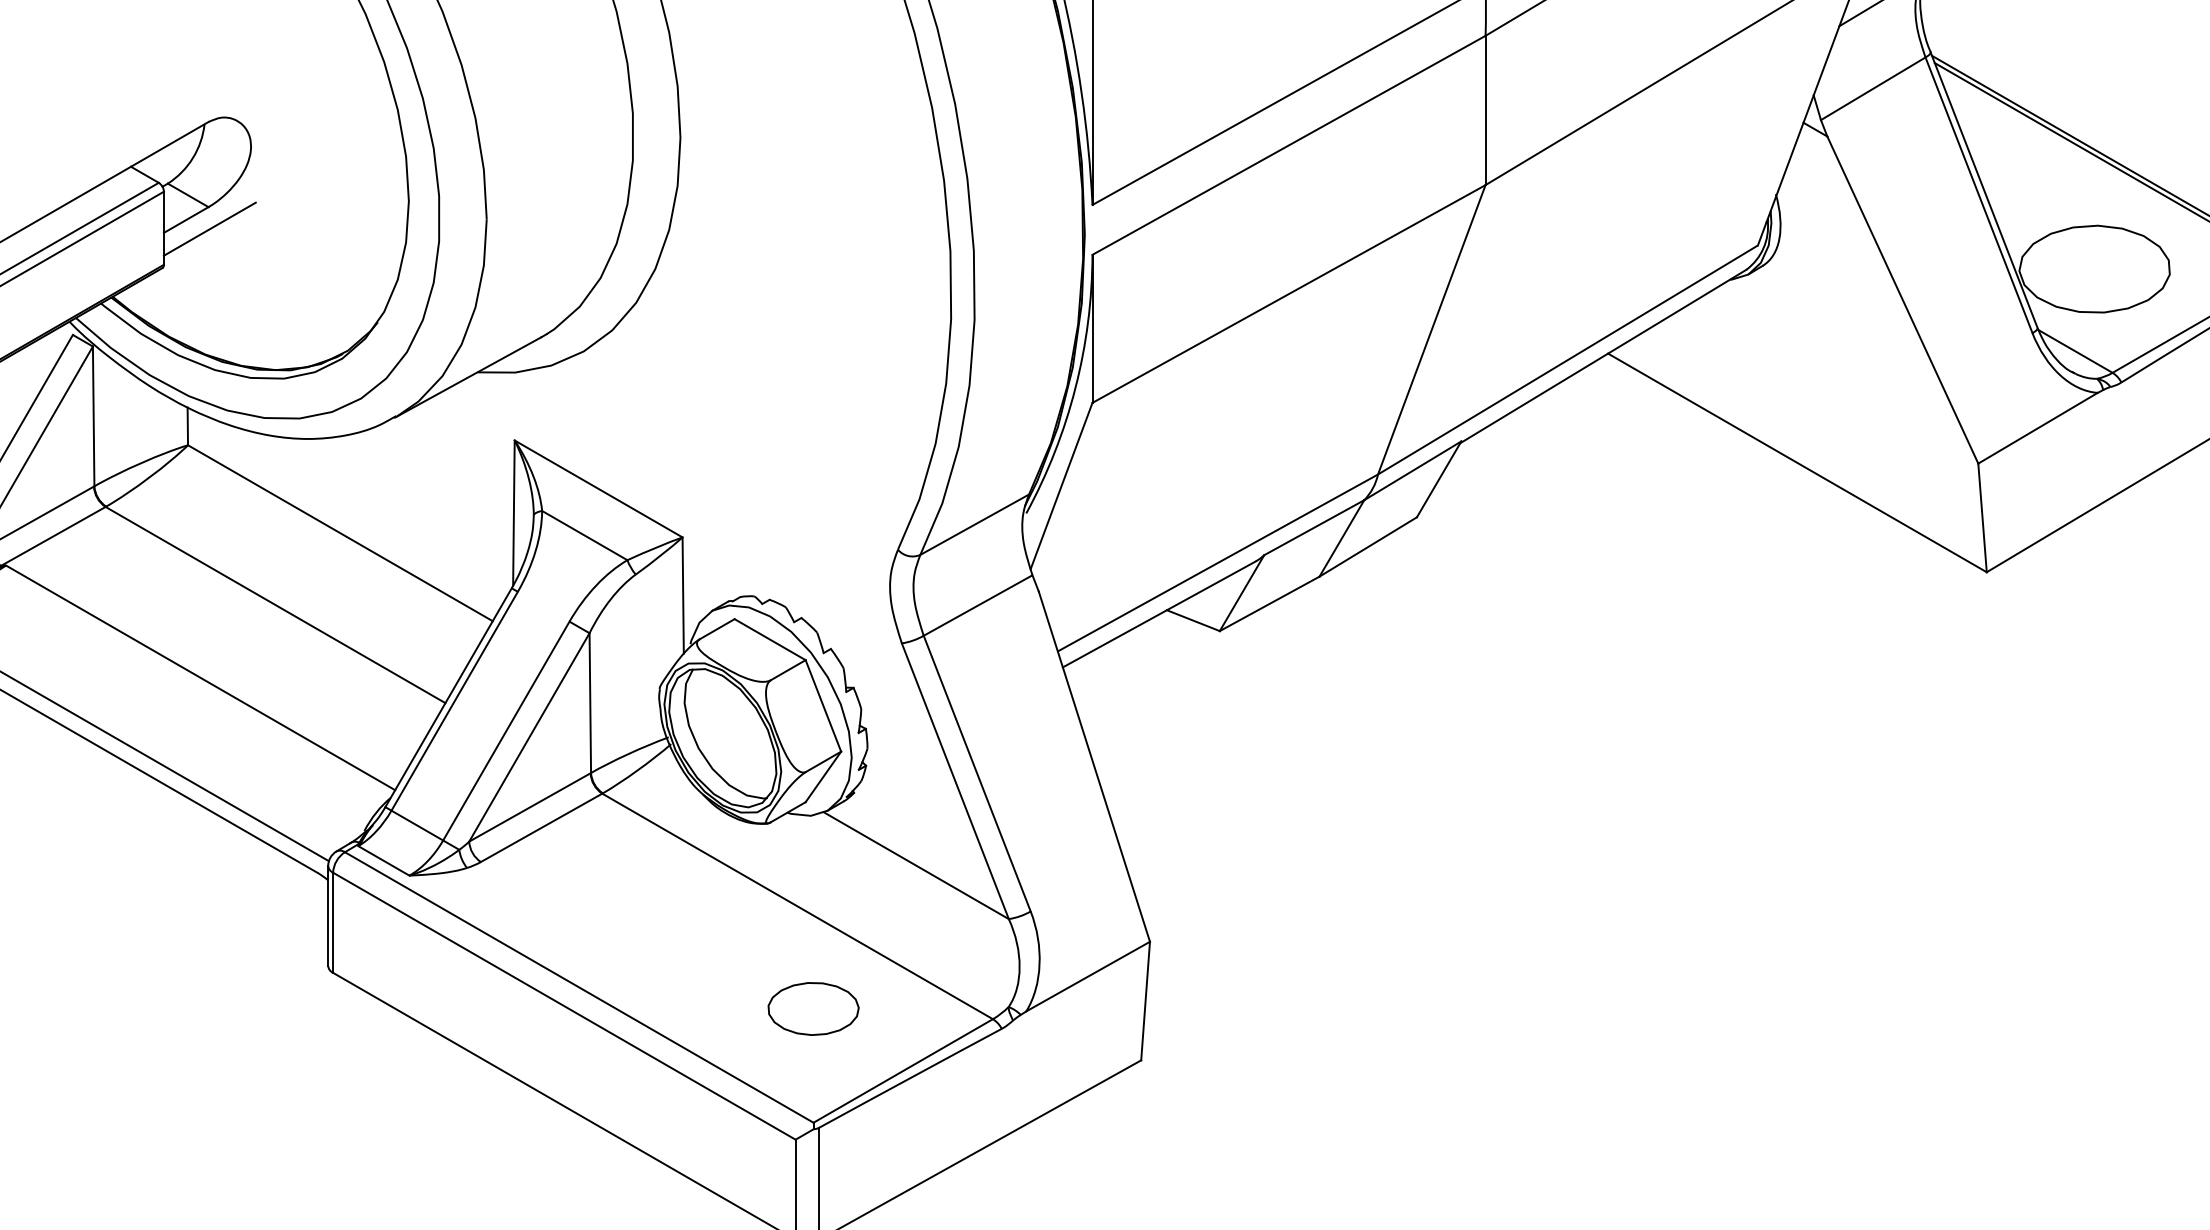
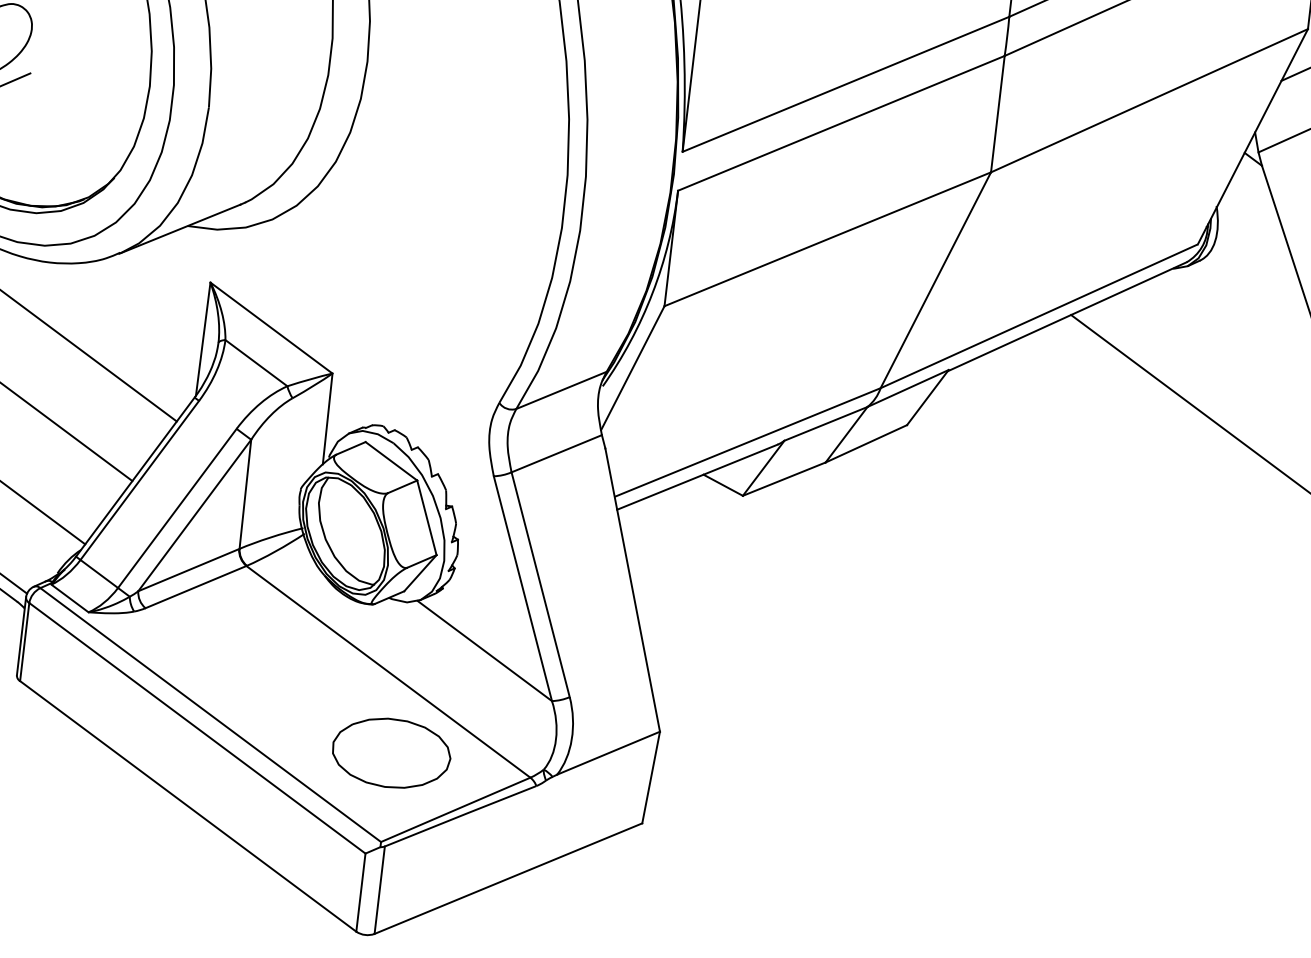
part: (813, 1008) -> (391, 752), size x1.67

